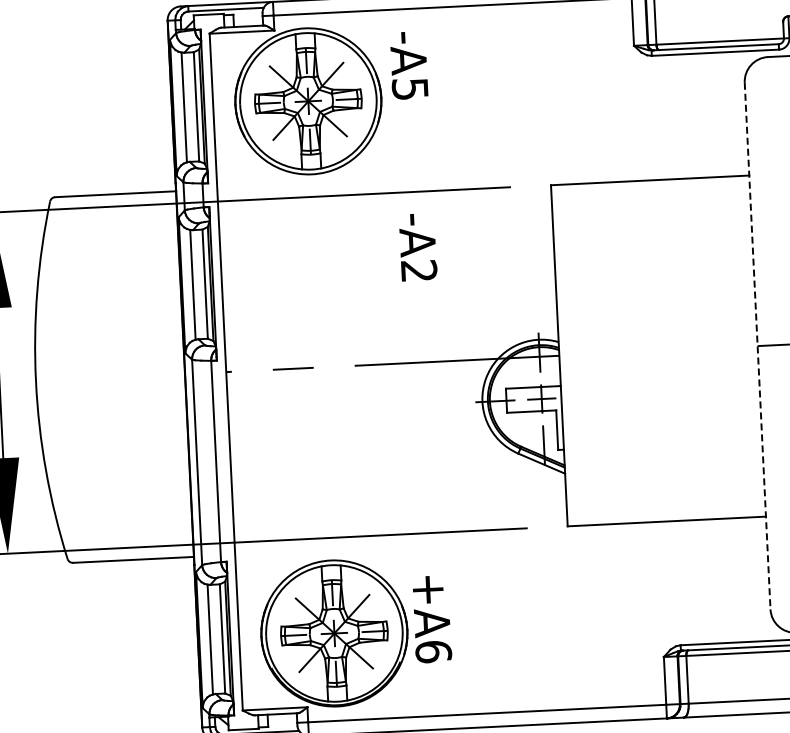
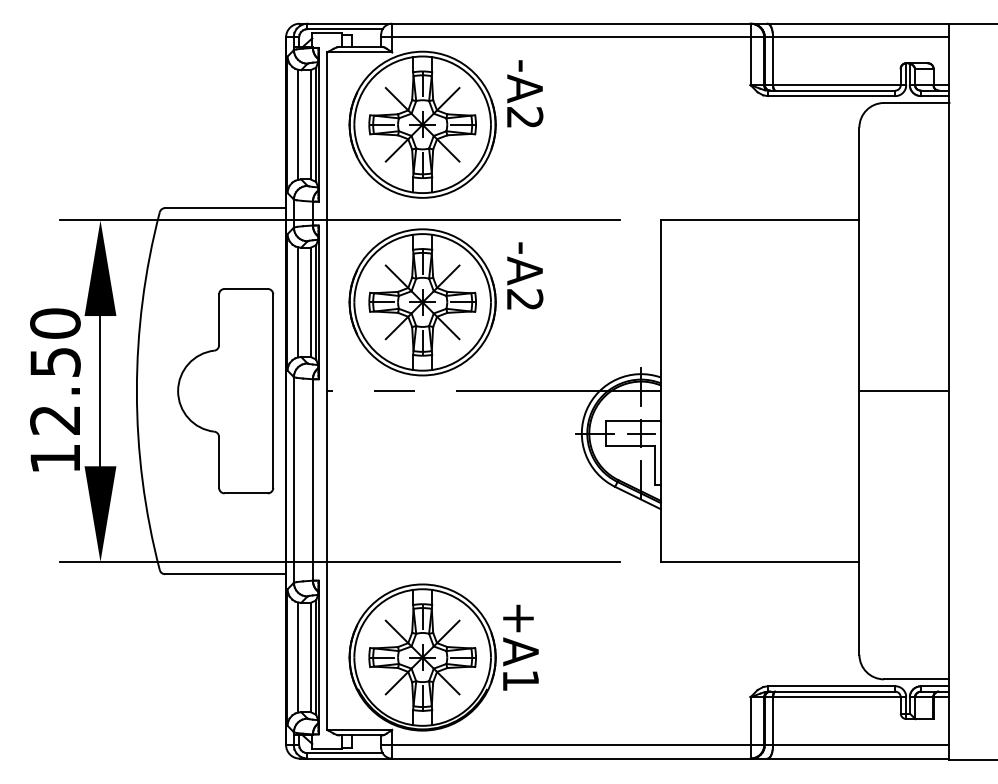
text: (409, 89) -> (524, 117), -A5 -> -A2
part: (316, 278) -> (422, 302), added
line: (757, 346) -> (859, 391), dashed -> solid
part: (124, 377) -> (225, 391), added
text: (433, 651) -> (520, 680), +A6 -> +A1

